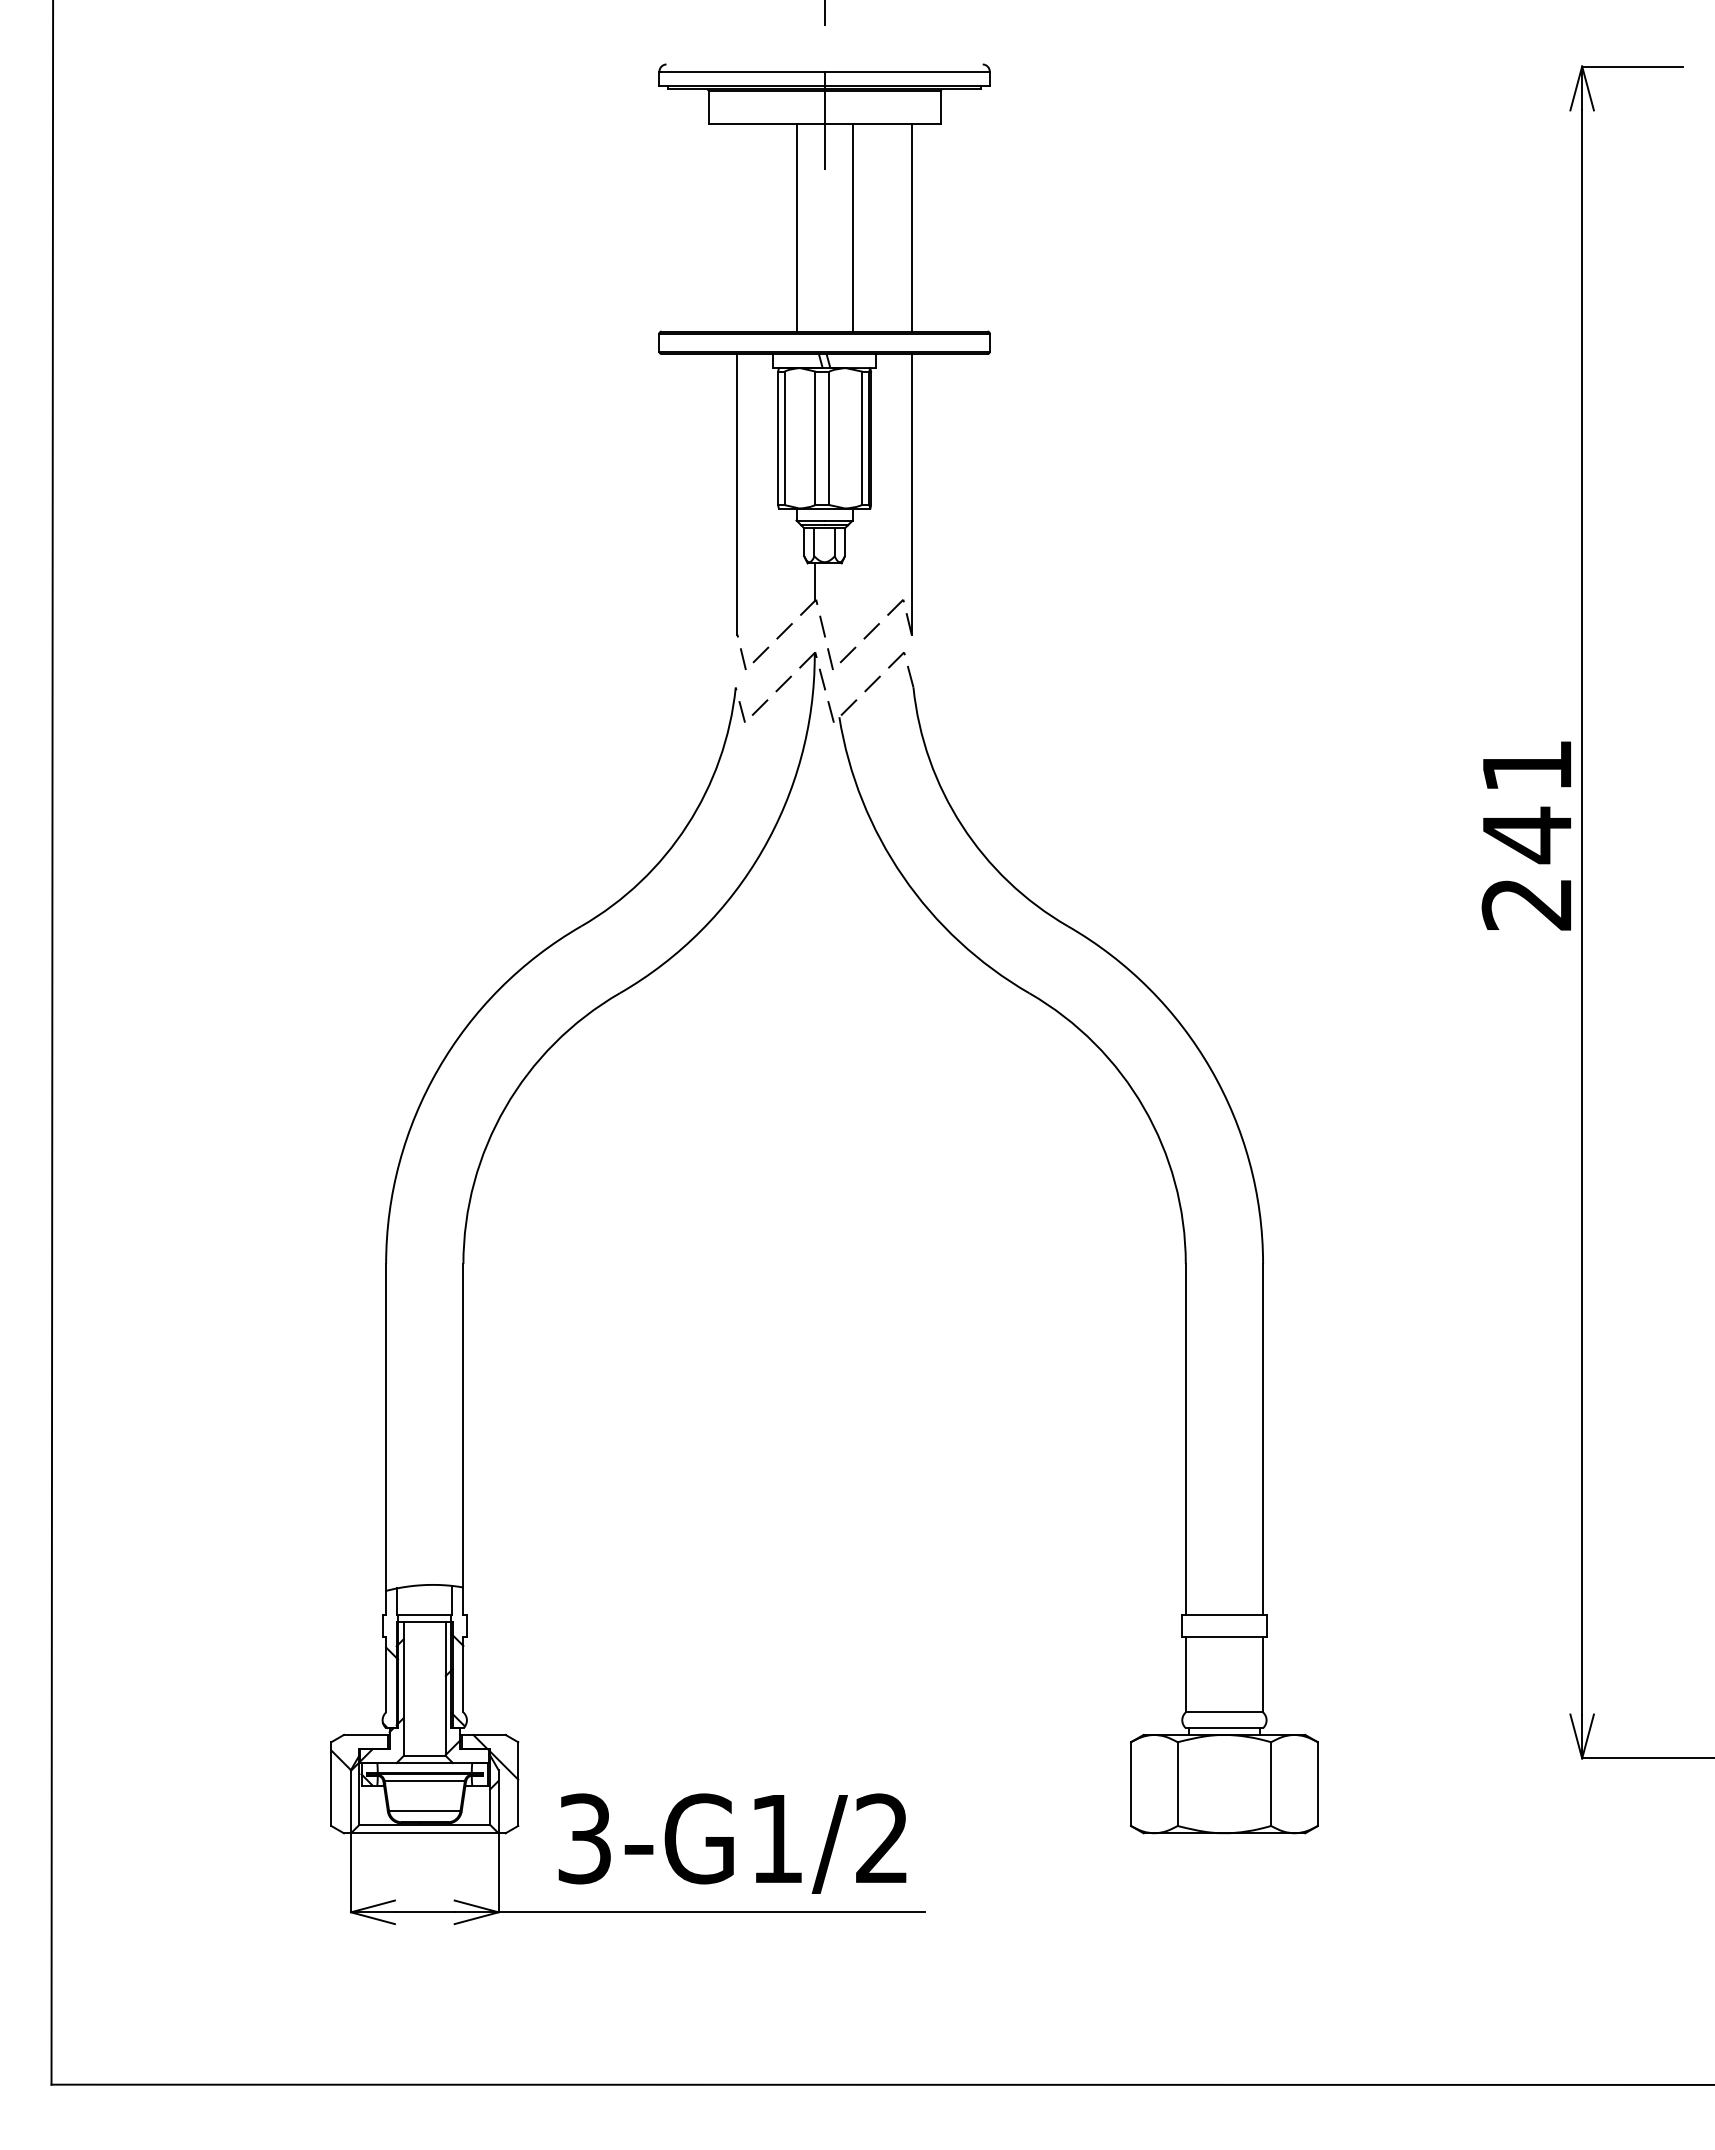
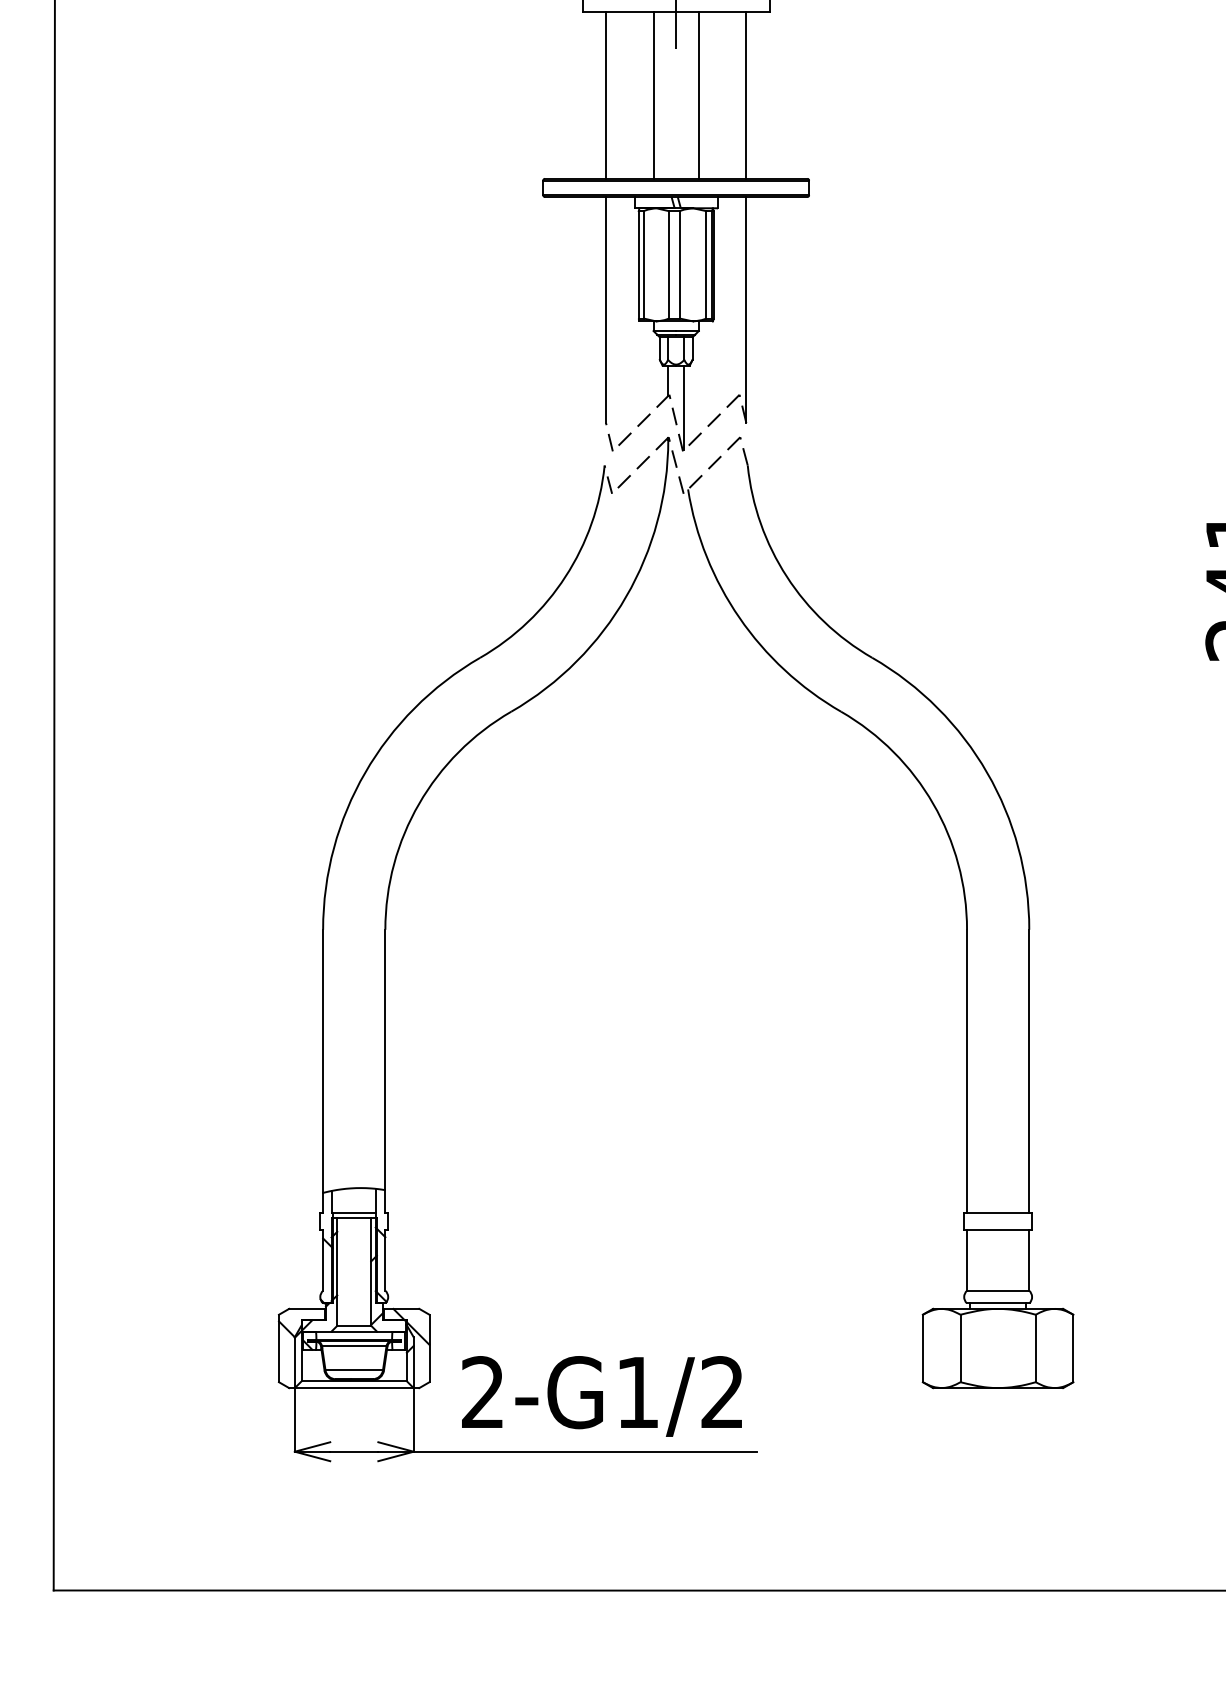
line: (737, 227) -> (606, 95), added
line: (834, 615) -> (684, 407), added
text: (584, 1838) -> (482, 1392), 3-G1/2 -> 2-G1/2

